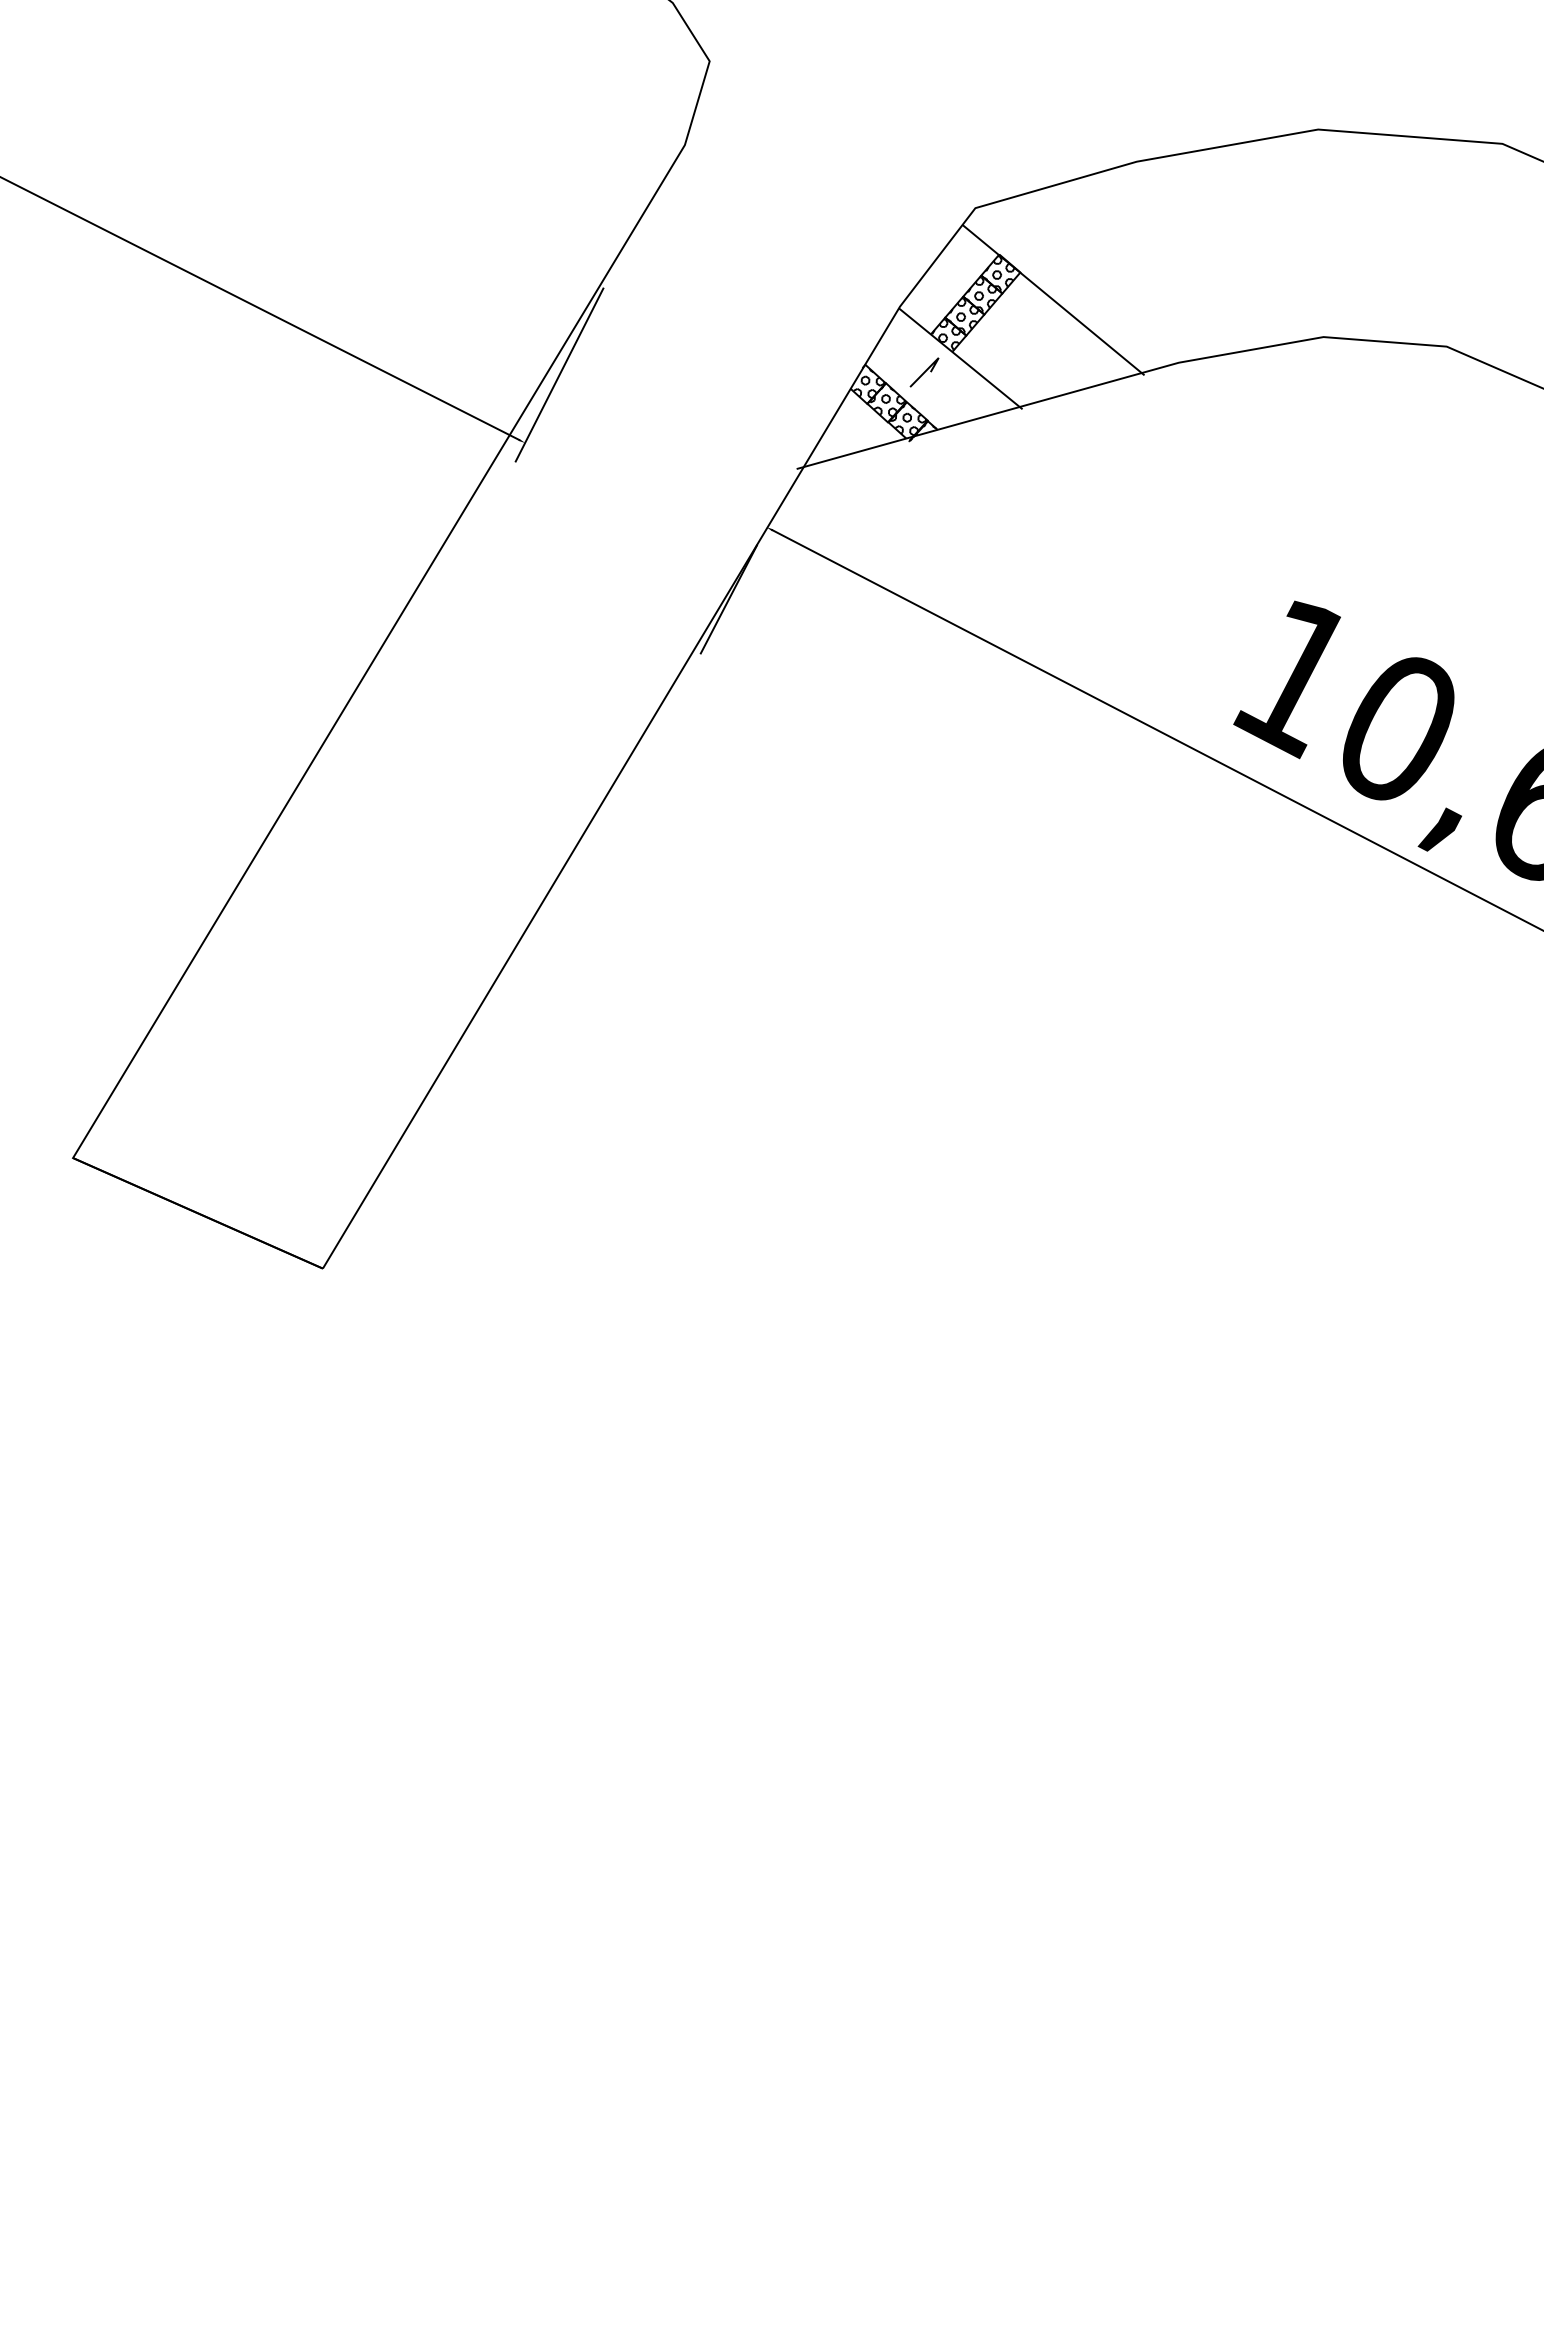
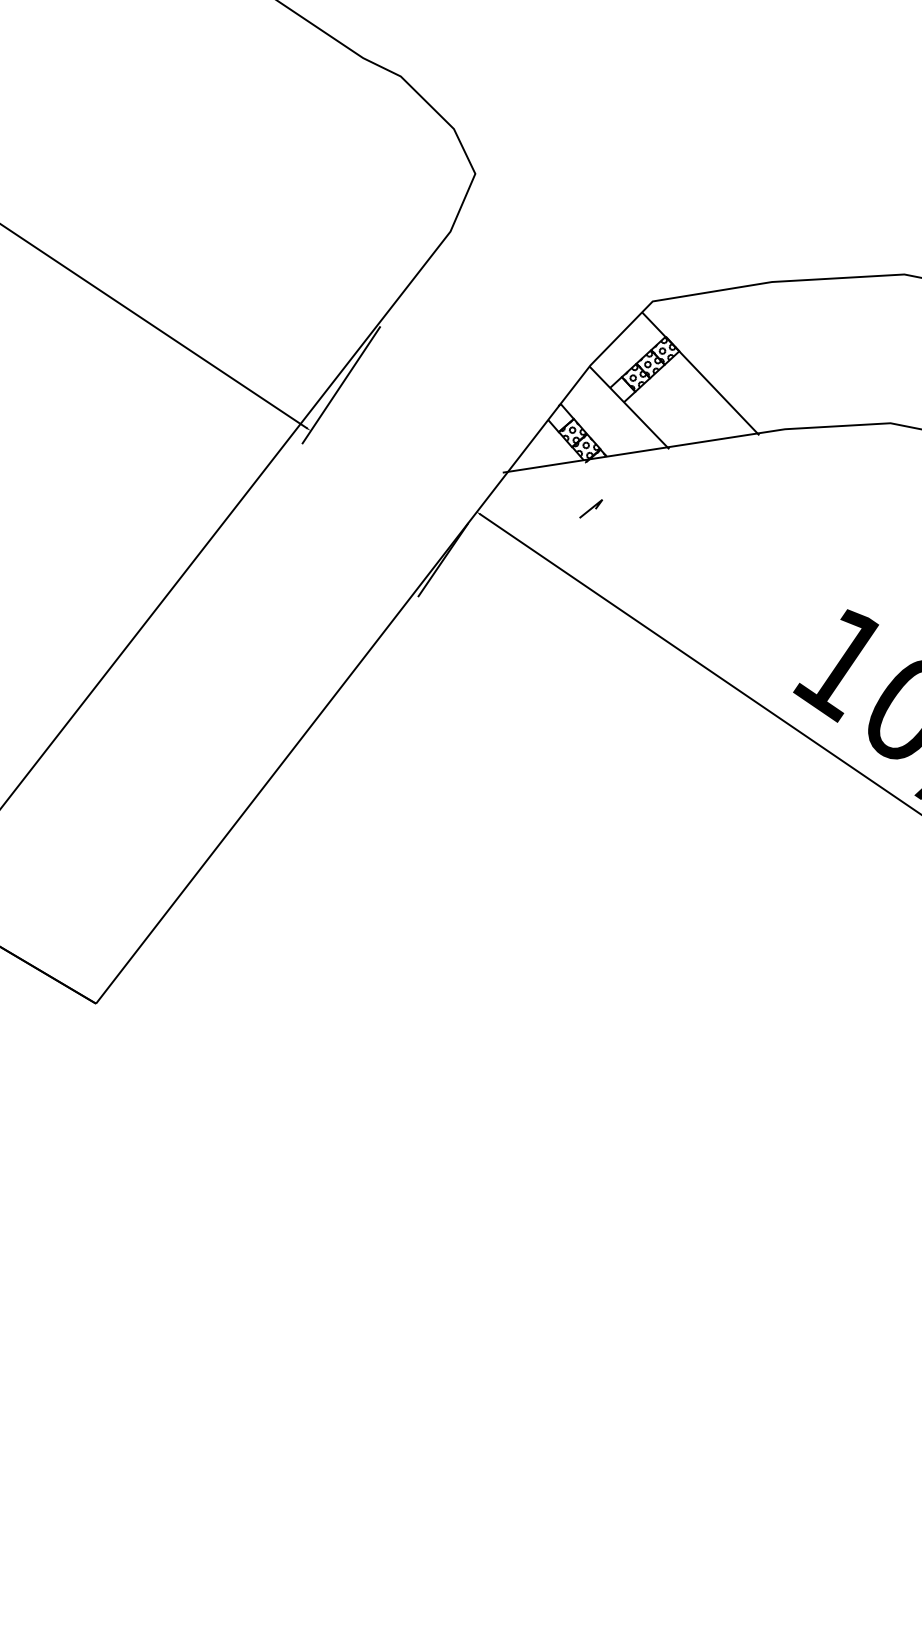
hatch: (945, 334) -> (620, 389), removed
line: (924, 372) -> (591, 508), moved
hatch: (868, 383) -> (561, 417), removed

